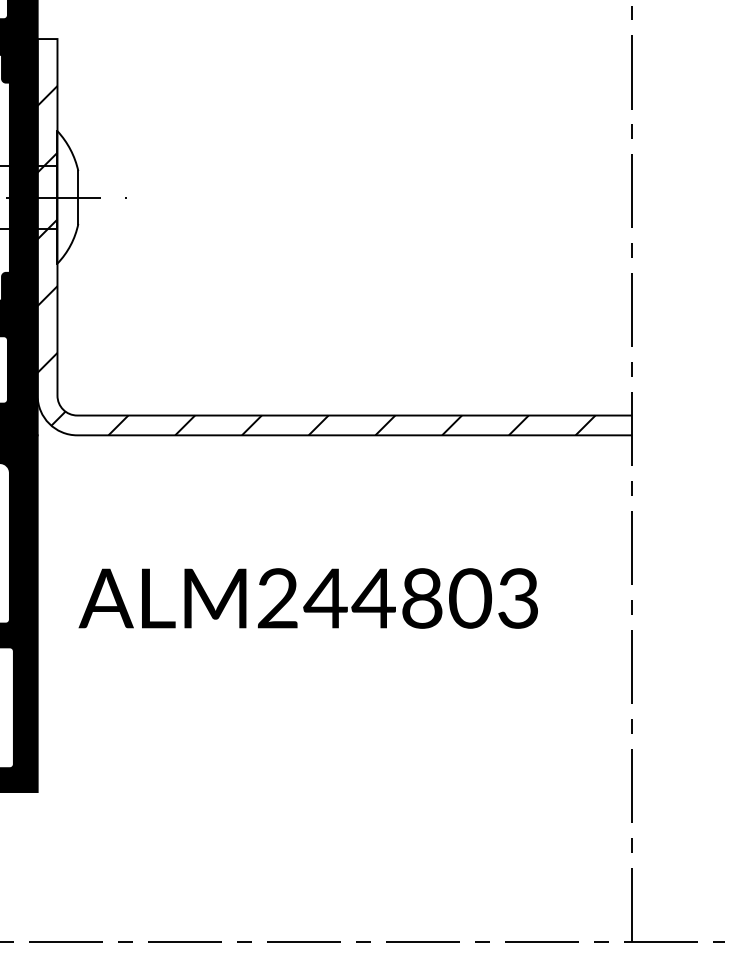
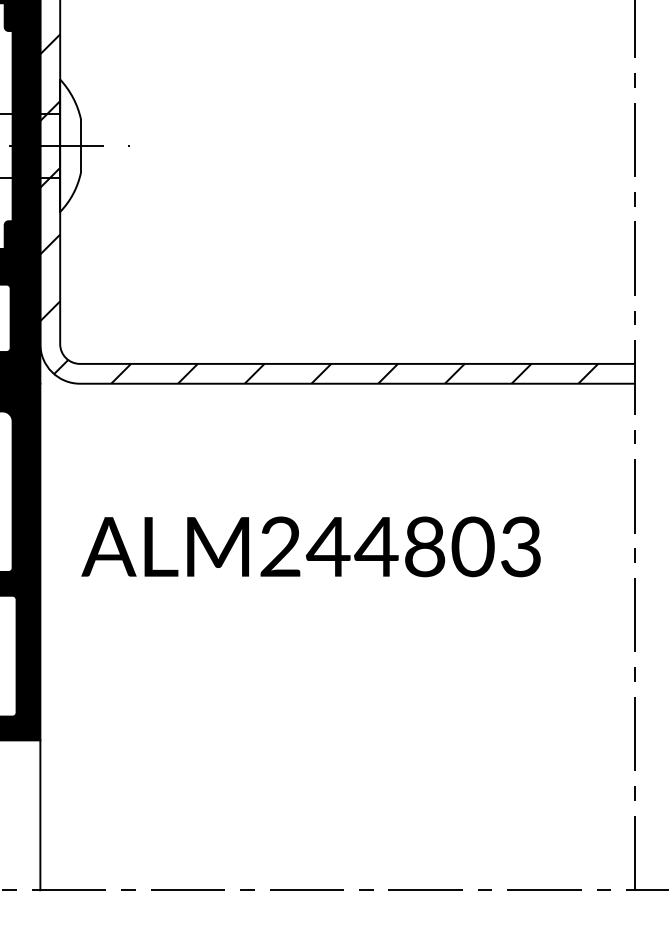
line: (37, 866) -> (40, 814), added

